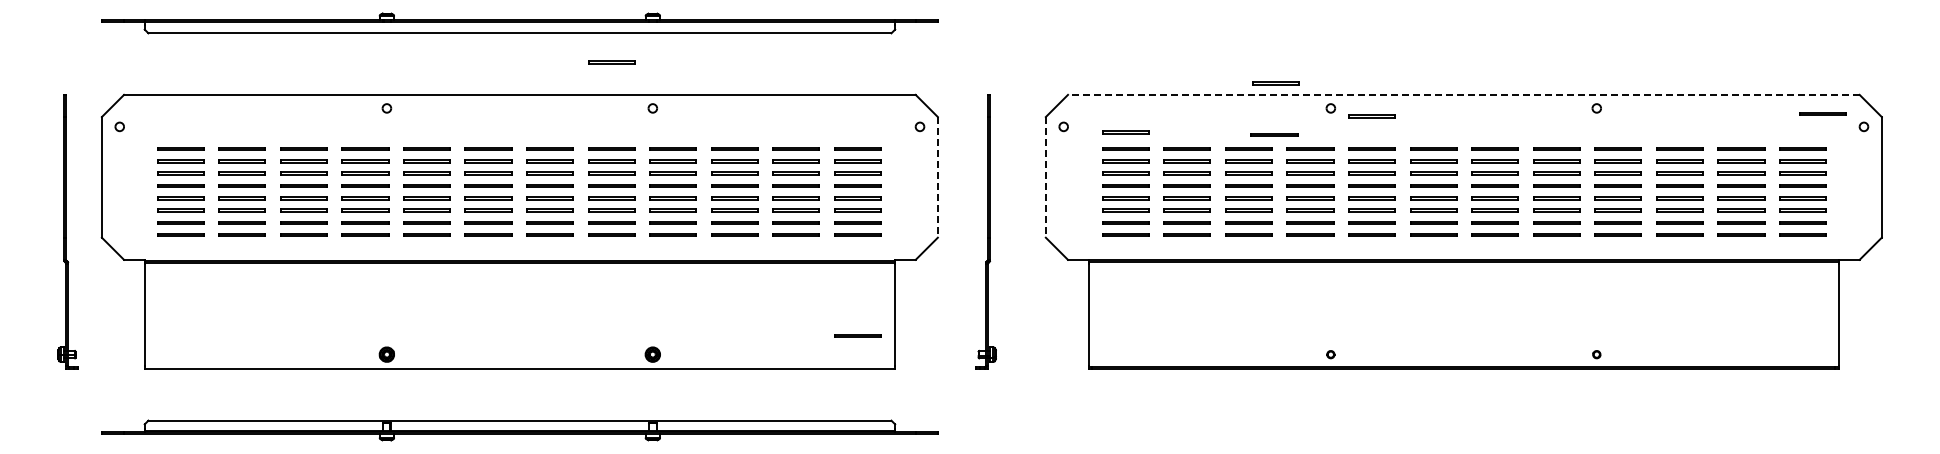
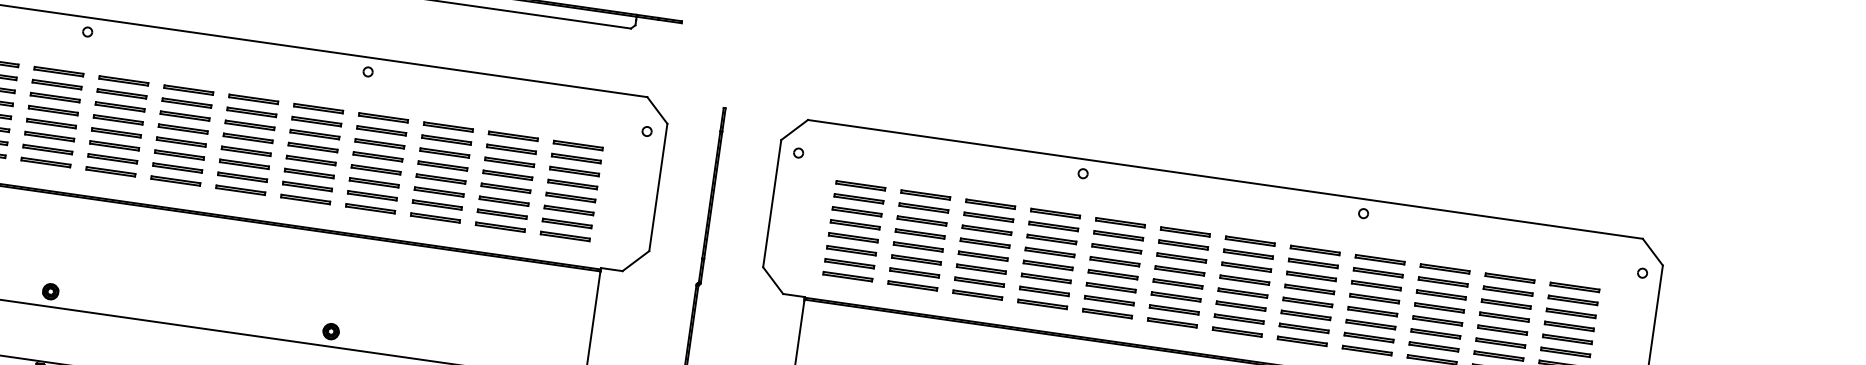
line: (611, 61) -> (331, 16), removed
line: (1275, 82) -> (1028, 138), removed
line: (1463, 94) -> (1225, 178), dashed -> solid
line: (1822, 113) -> (1600, 252), removed
line: (1371, 115) -> (1124, 187), removed
line: (1125, 131) -> (863, 167), removed
line: (1274, 134) -> (1019, 192), removed
line: (937, 177) -> (657, 187), dashed -> solid
line: (1045, 177) -> (771, 203), dashed -> solid
line: (857, 335) -> (549, 342), removed

